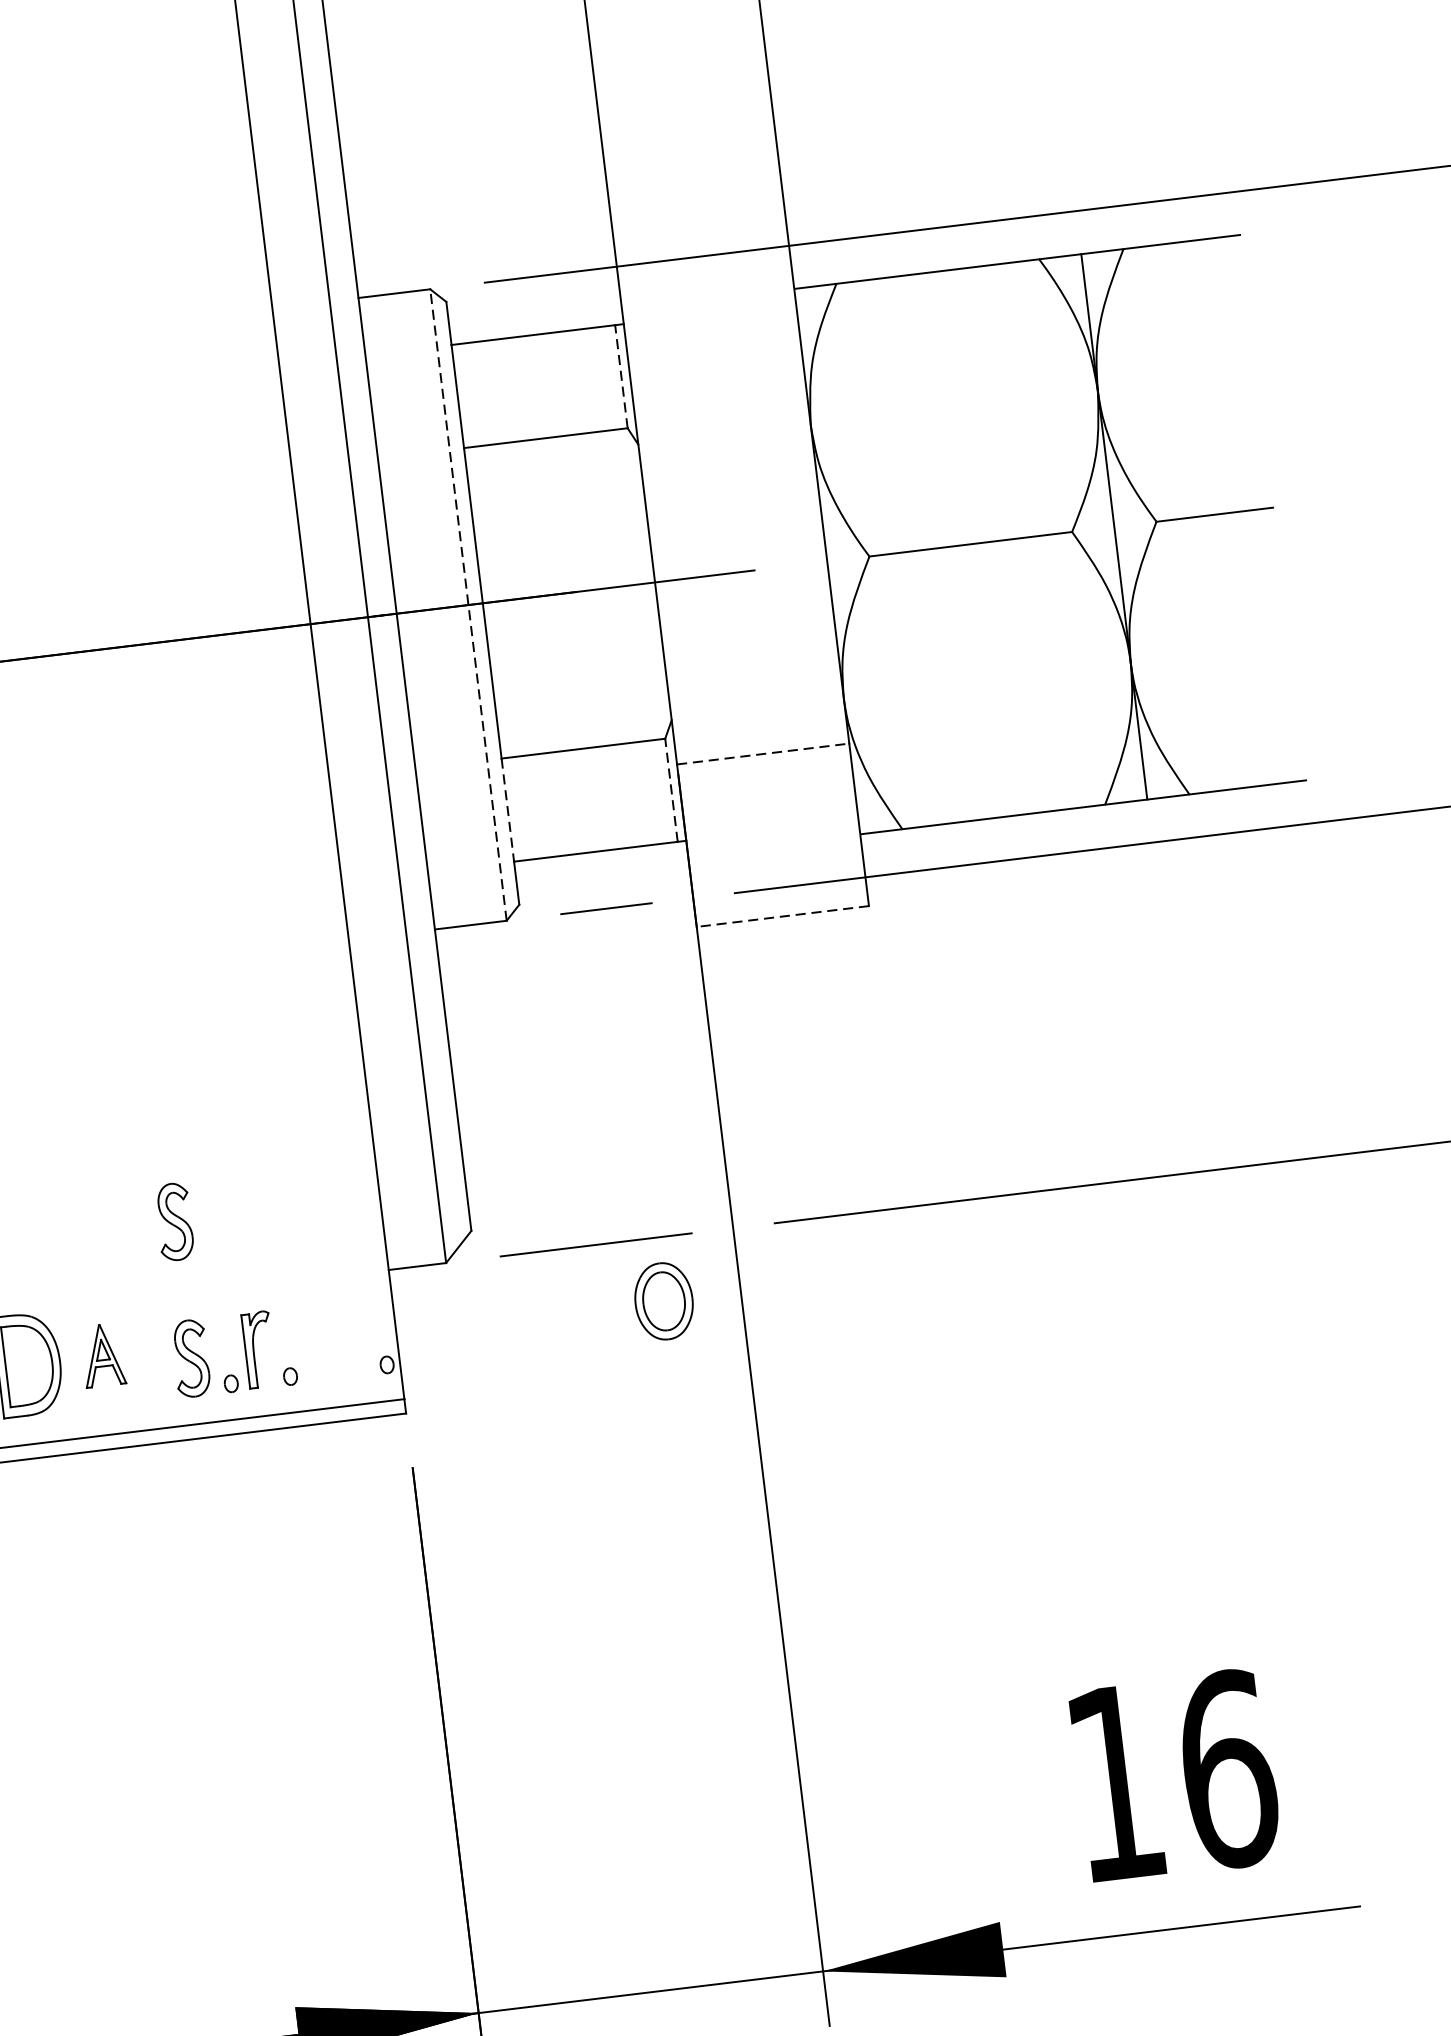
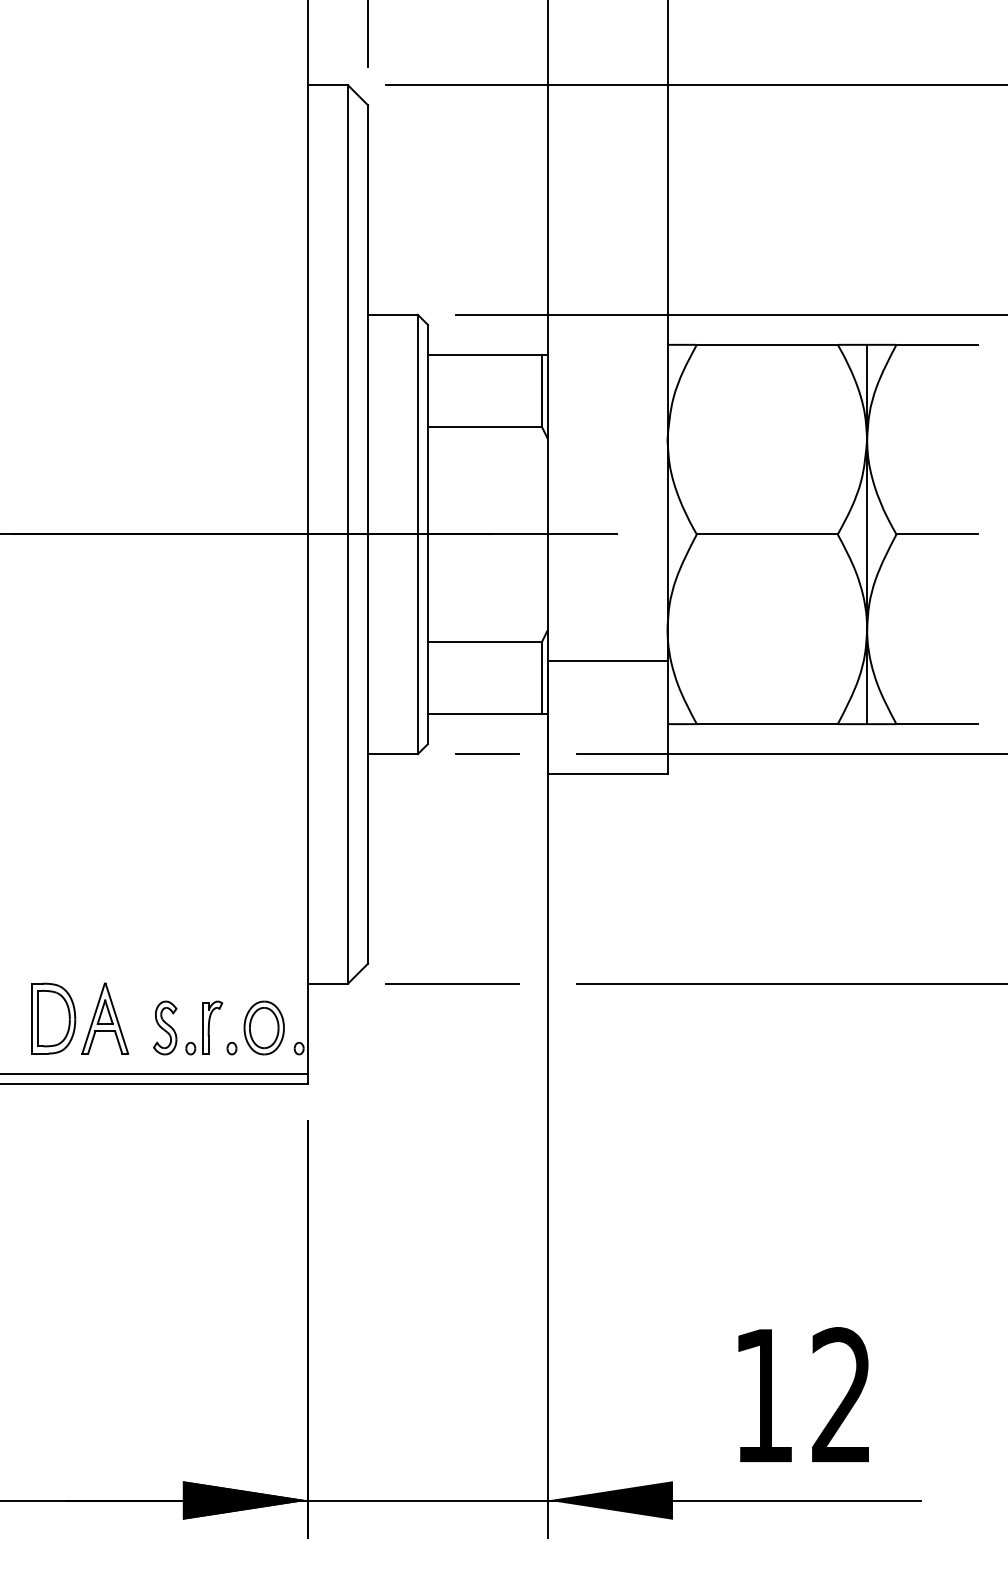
line: (621, 376) -> (541, 390), dashed -> solid
line: (467, 605) -> (417, 534), dashed -> solid
line: (763, 754) -> (607, 661), dashed -> solid
line: (671, 790) -> (541, 678), dashed -> solid
line: (507, 810) -> (427, 678), dashed -> solid
line: (782, 917) -> (607, 774), dashed -> solid
part: (174, 1221) -> (165, 932), removed
part: (662, 1300) -> (263, 1027), moved
part: (102, 1355) -> (104, 1018), size x1.67
text: (1228, 1769) -> (842, 1395), 16 -> 12

